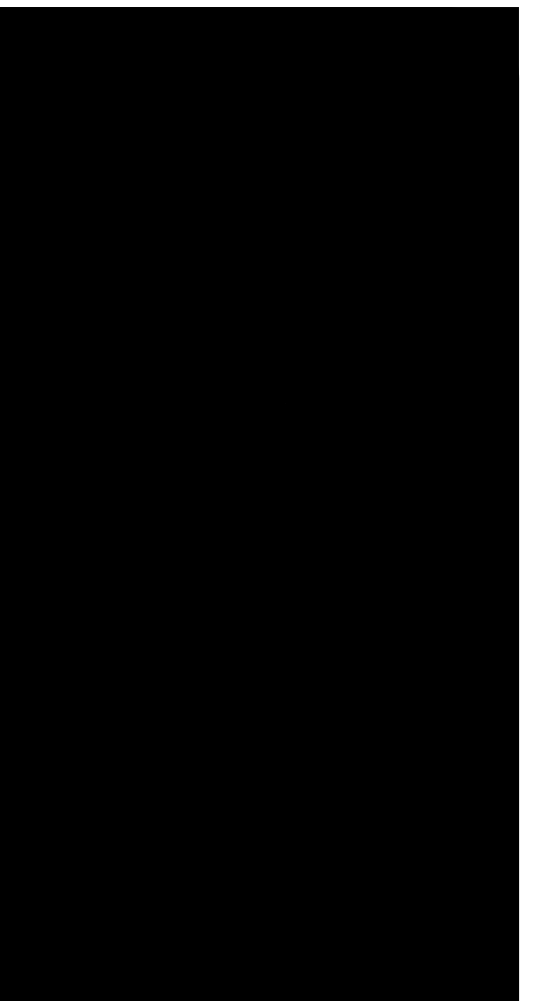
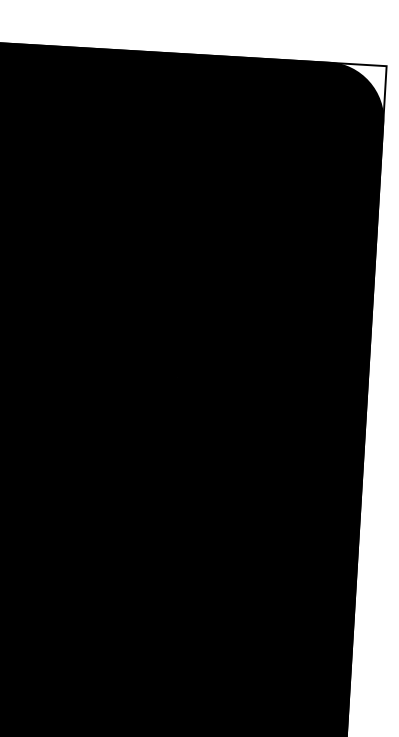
fill: (482, 43) -> (355, 93), removed

